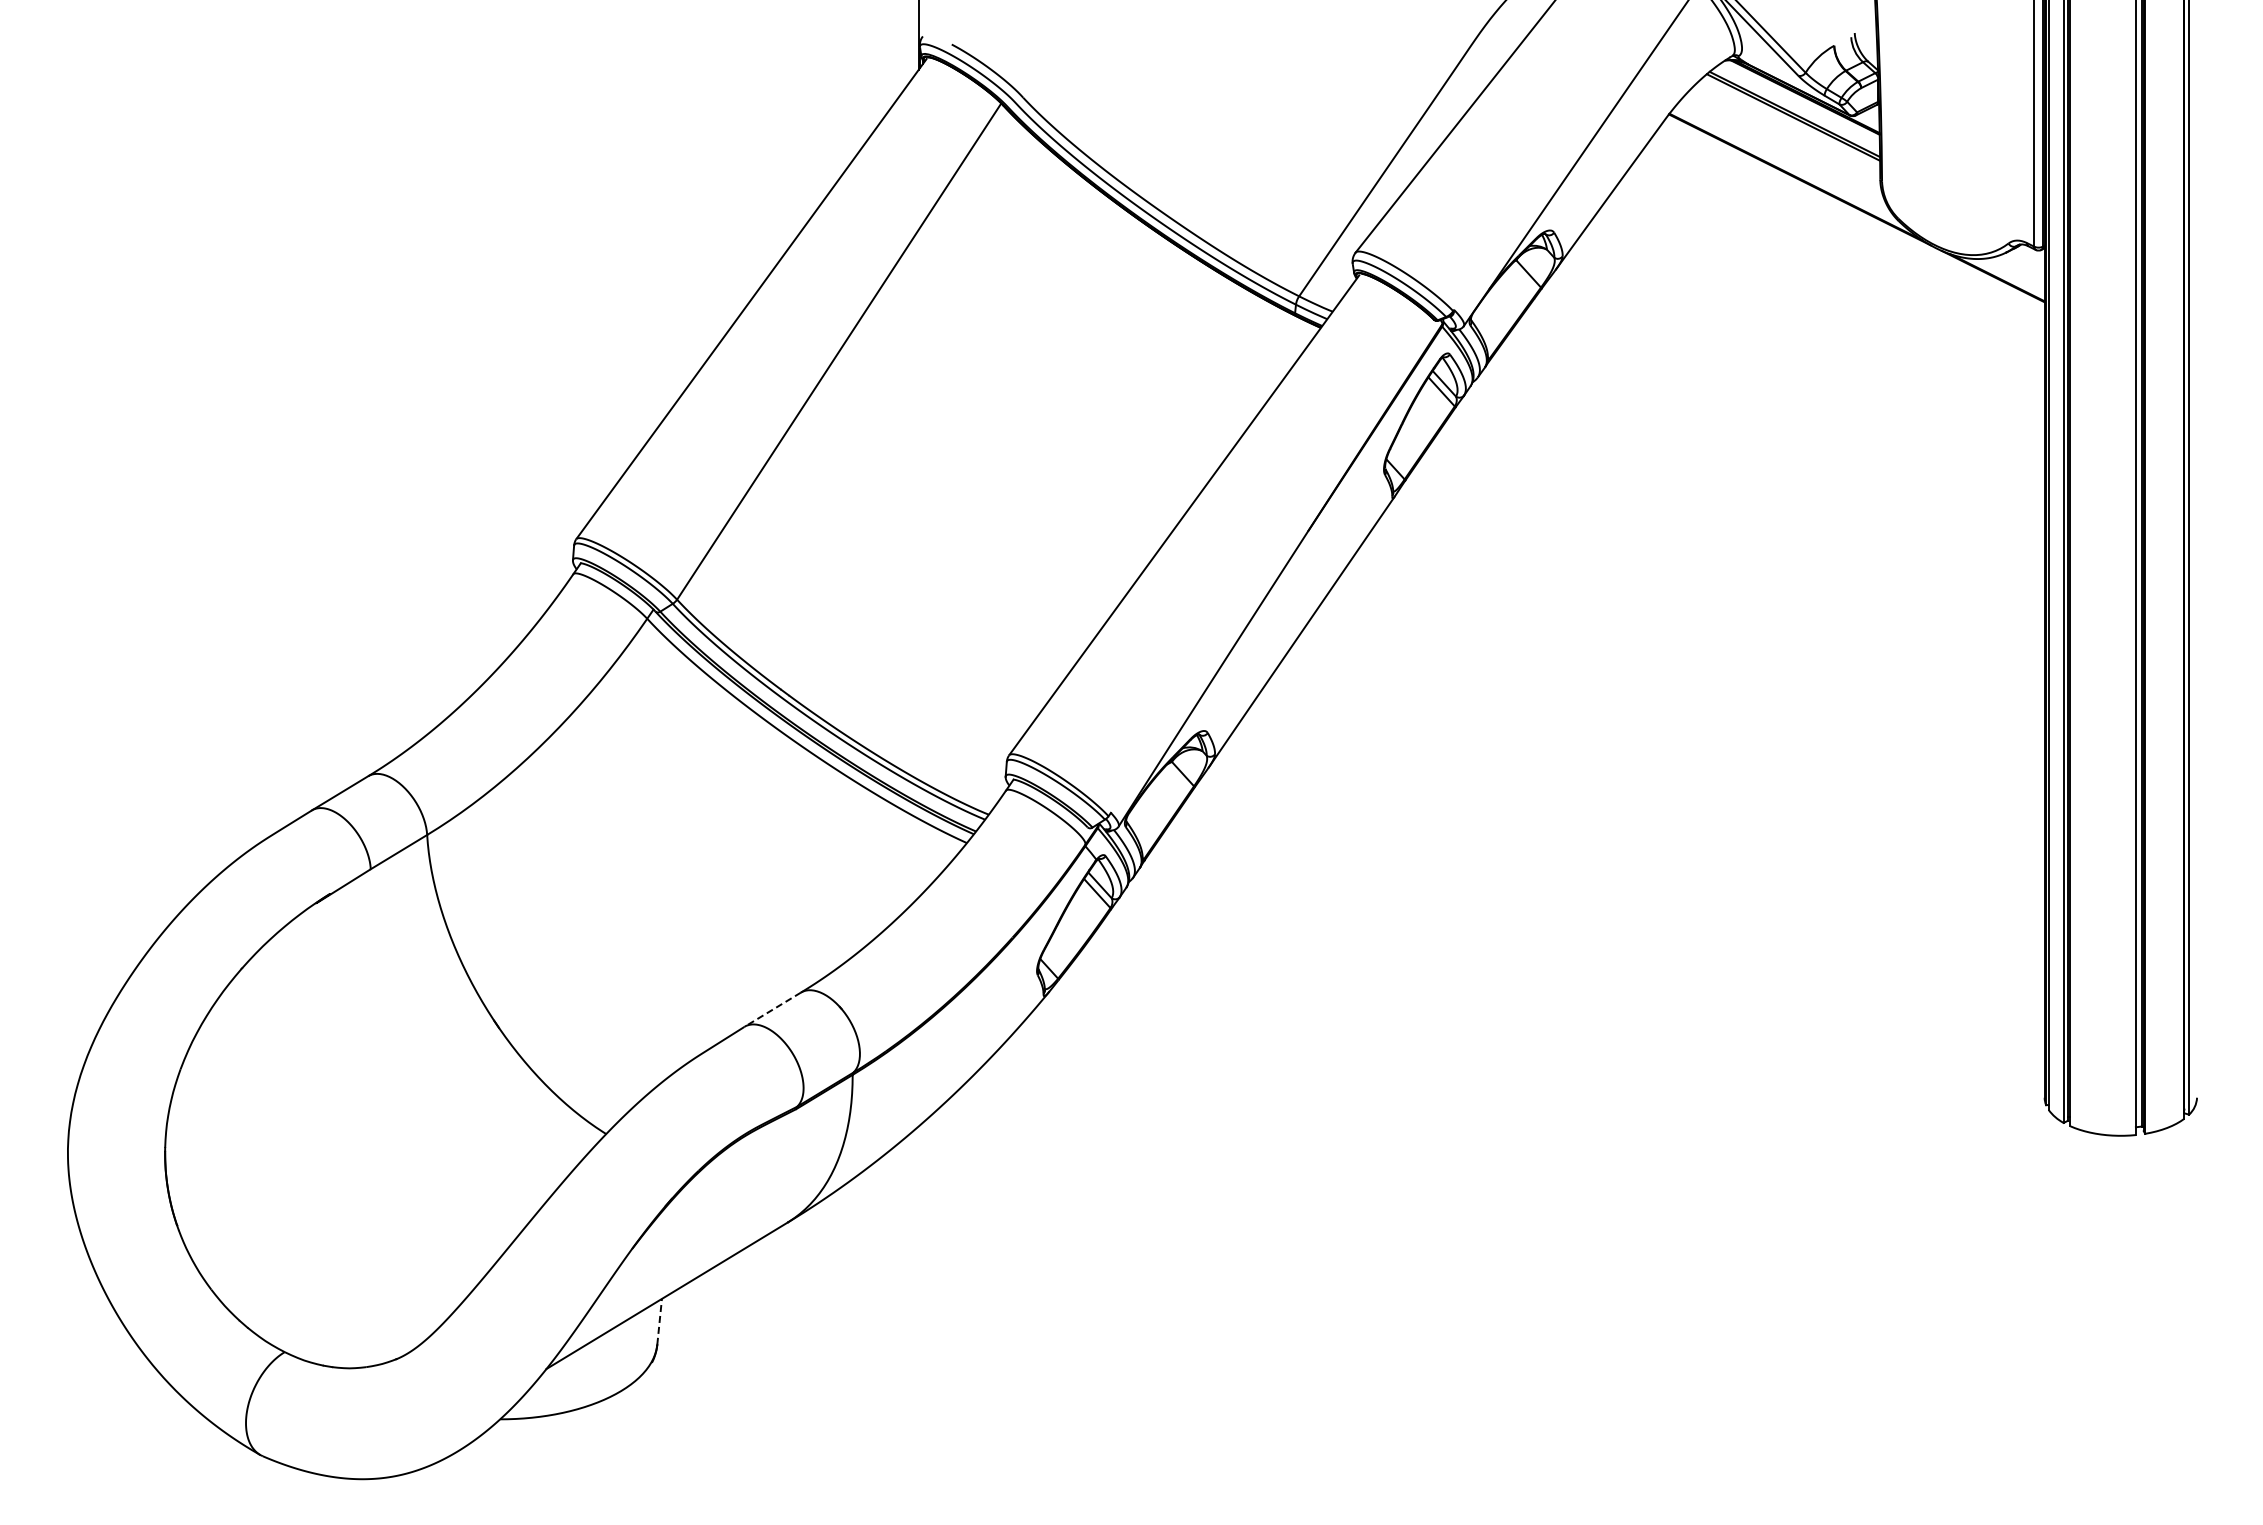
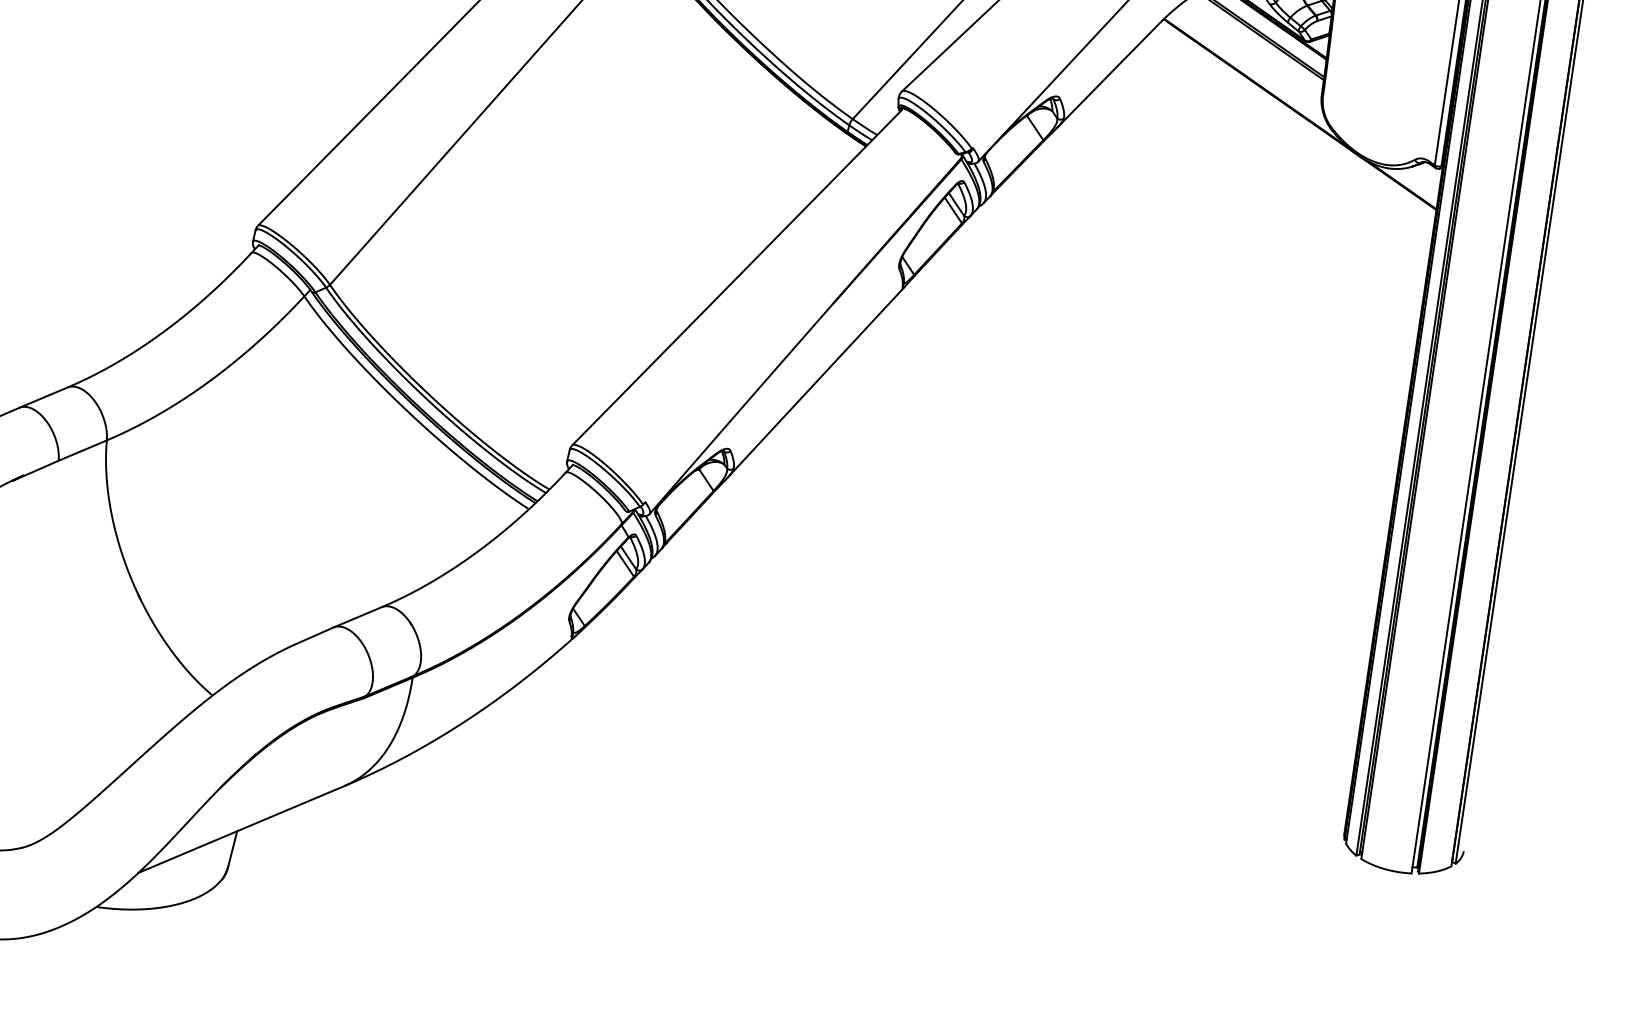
line: (772, 1009) -> (357, 617), dashed -> solid
line: (659, 1321) -> (232, 848), dashed -> solid

